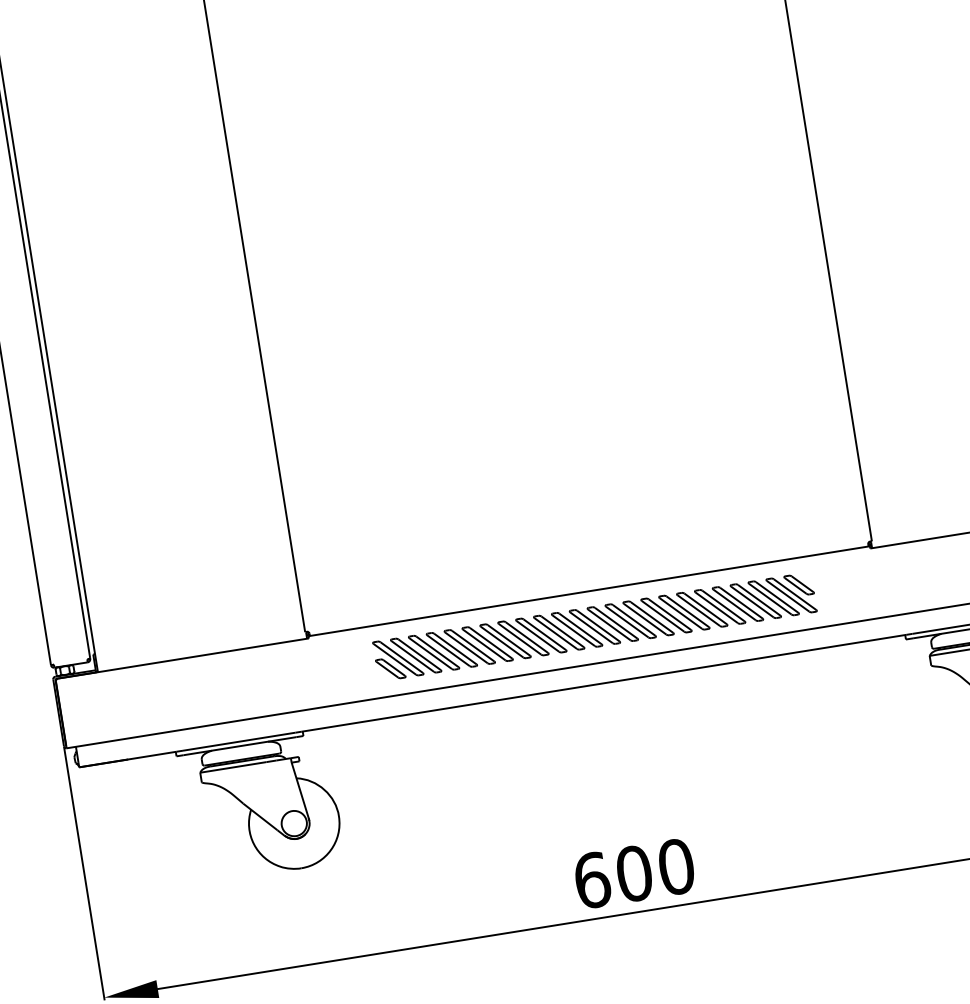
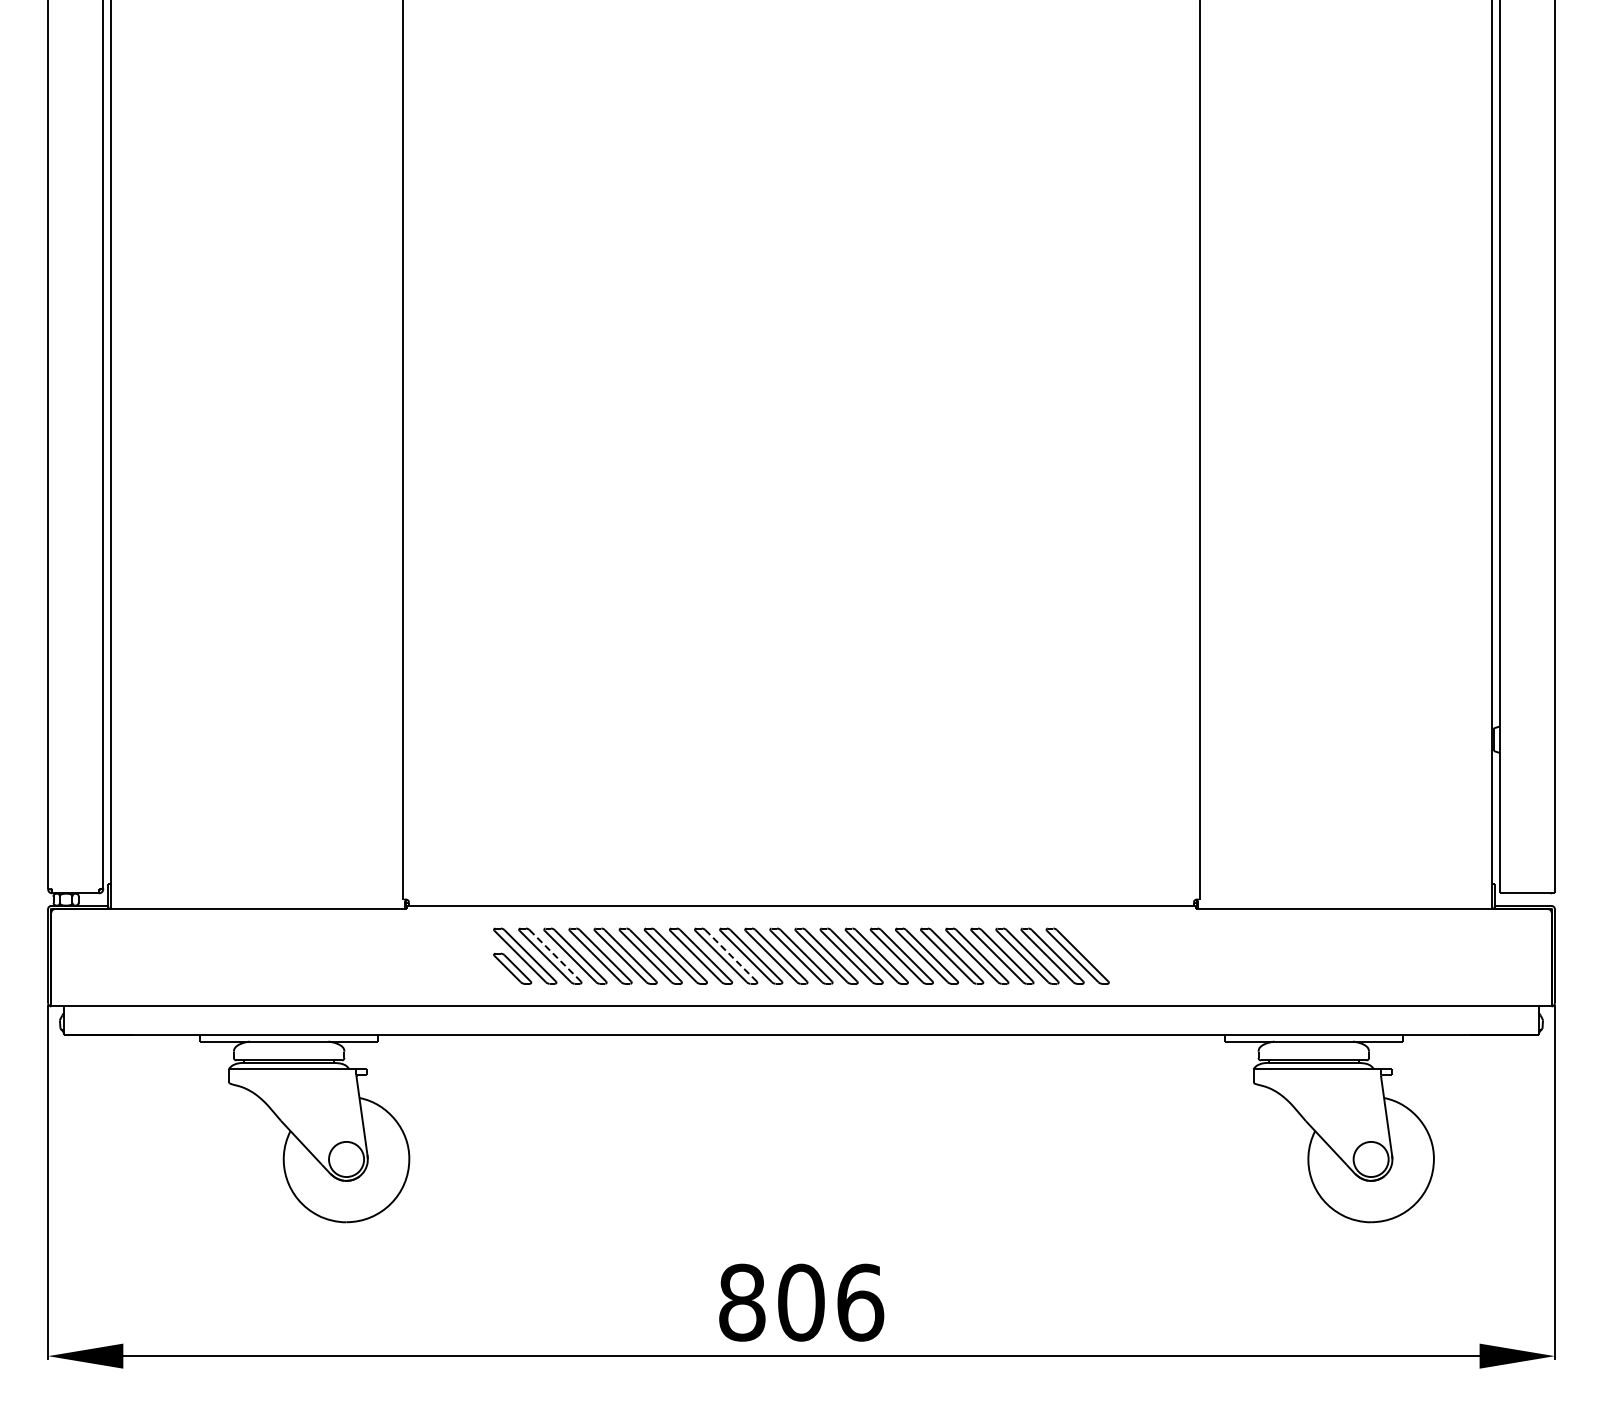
part: (798, 585) -> (1089, 943), removed
line: (545, 634) -> (731, 955), solid -> dashed
line: (419, 654) -> (555, 955), solid -> dashed
text: (634, 873) -> (801, 1302), 600 -> 806

